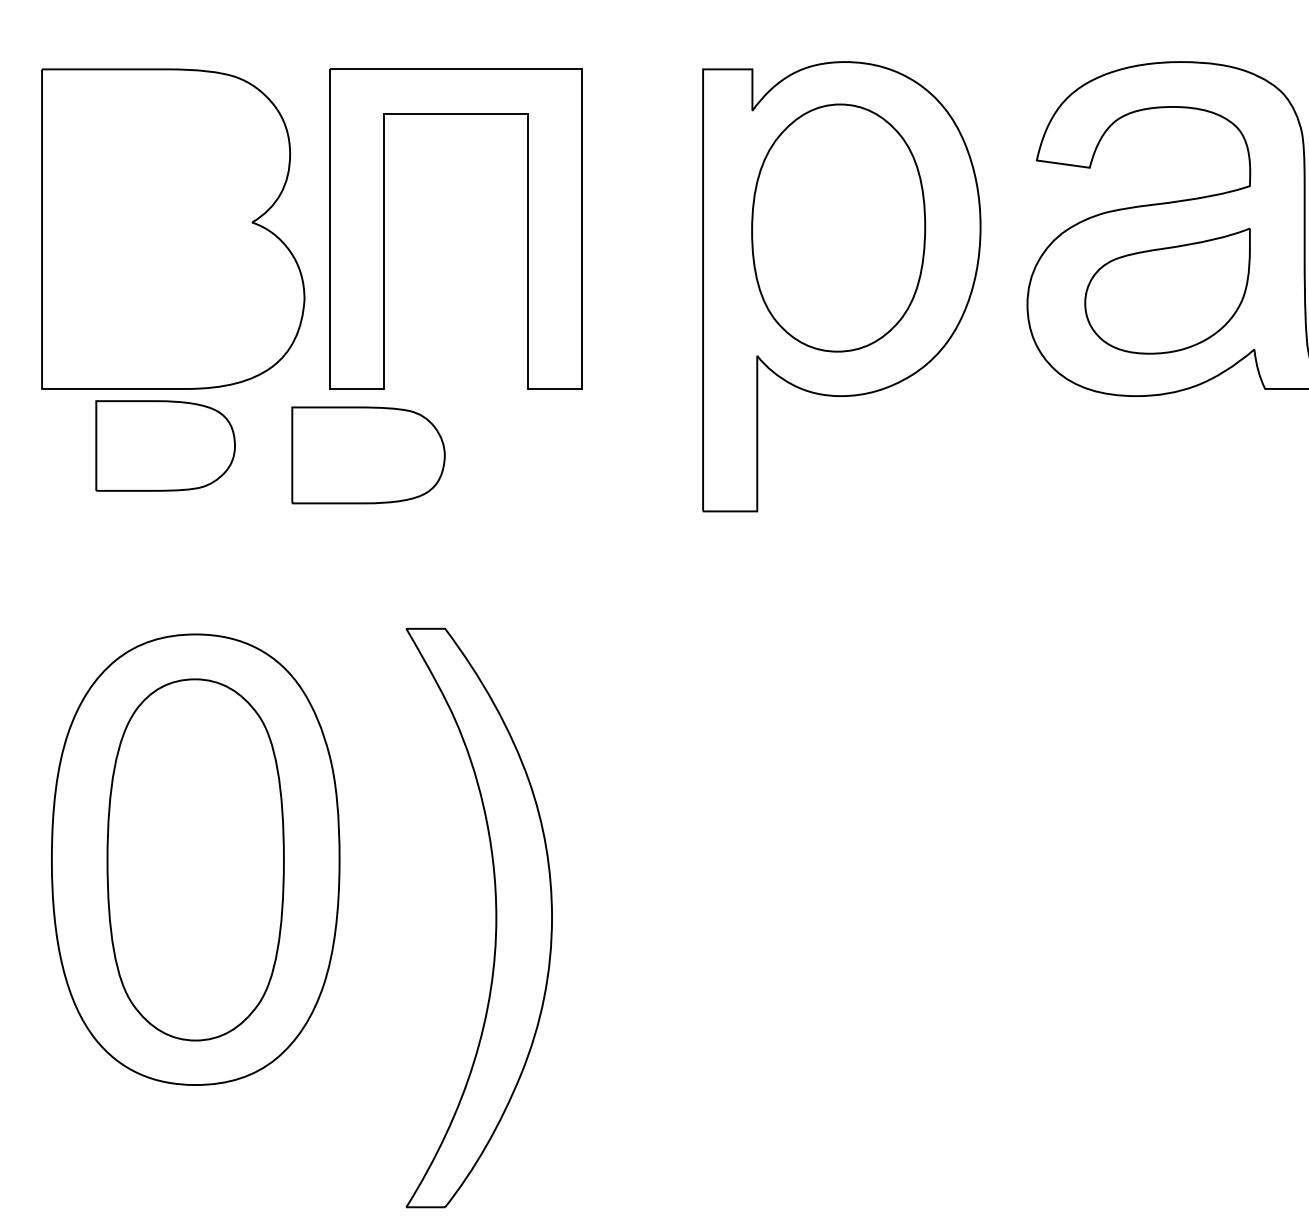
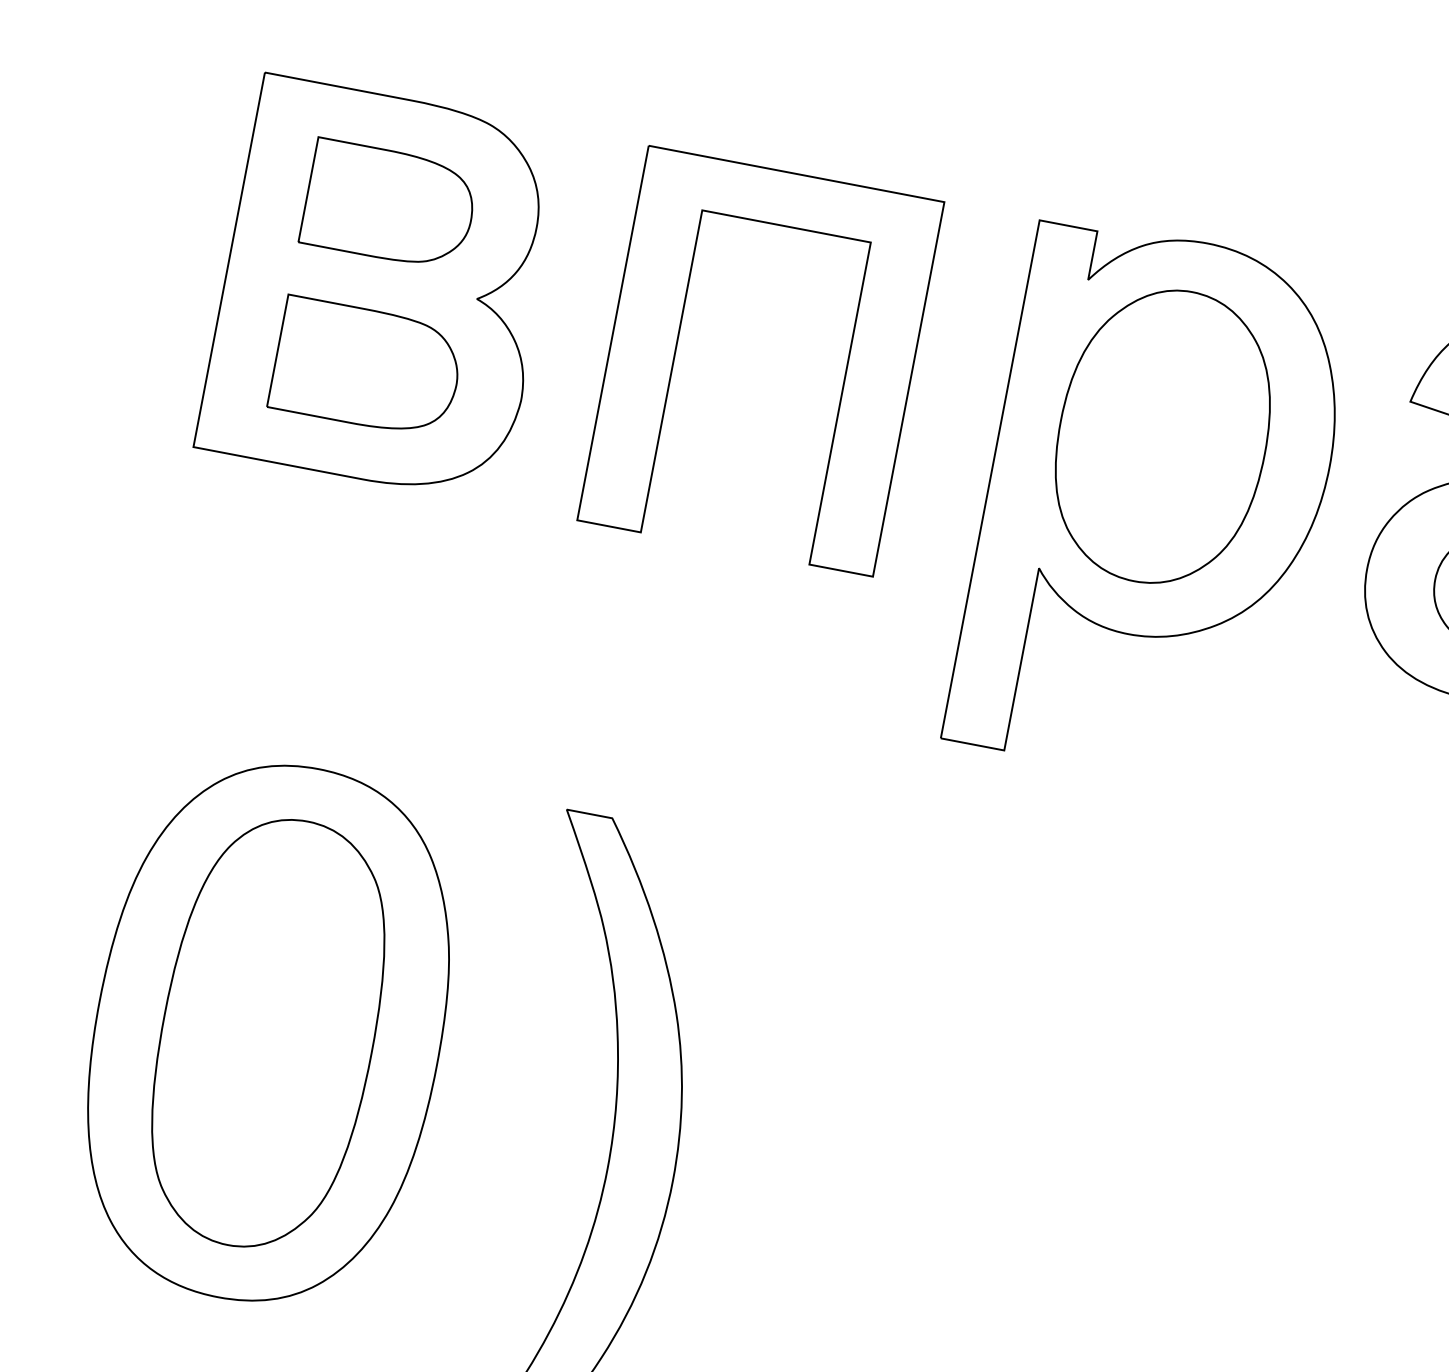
part: (384, 228) -> (677, 344), moved
part: (165, 445) -> (389, 204), moved
part: (368, 455) -> (367, 367), moved

